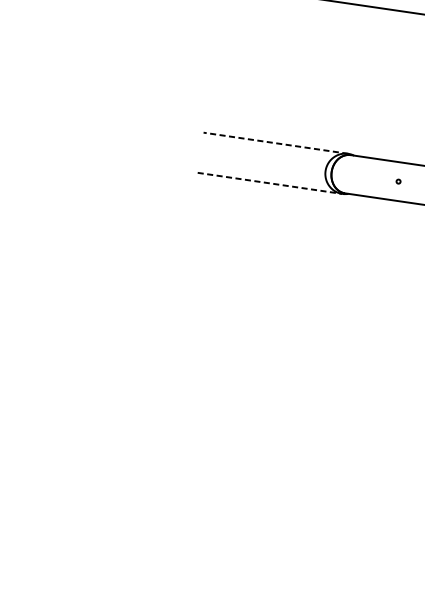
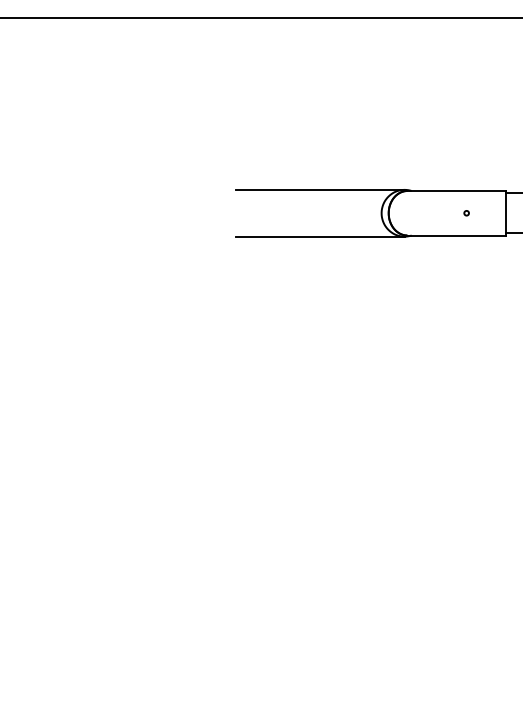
line: (275, 142) -> (319, 189), dashed -> solid
line: (270, 183) -> (320, 236), dashed -> solid

